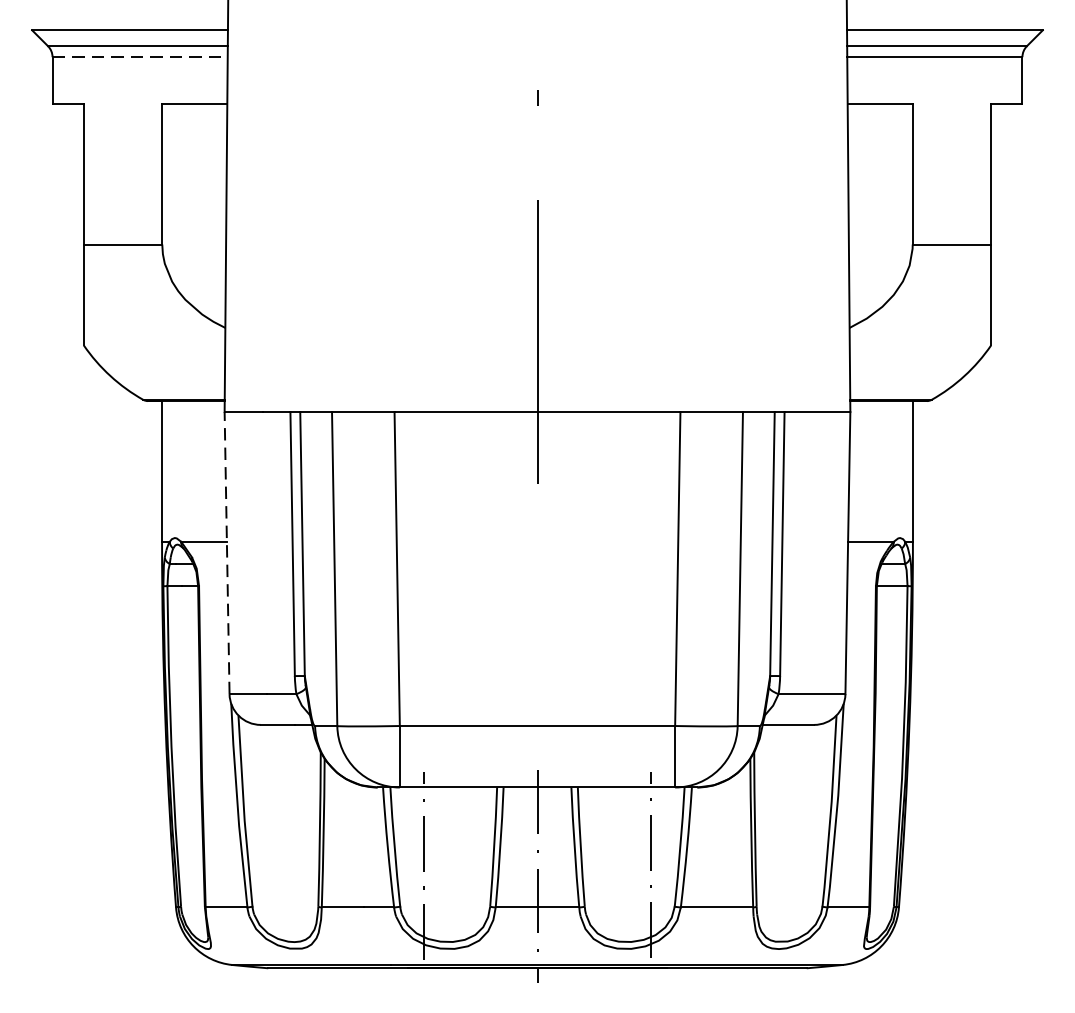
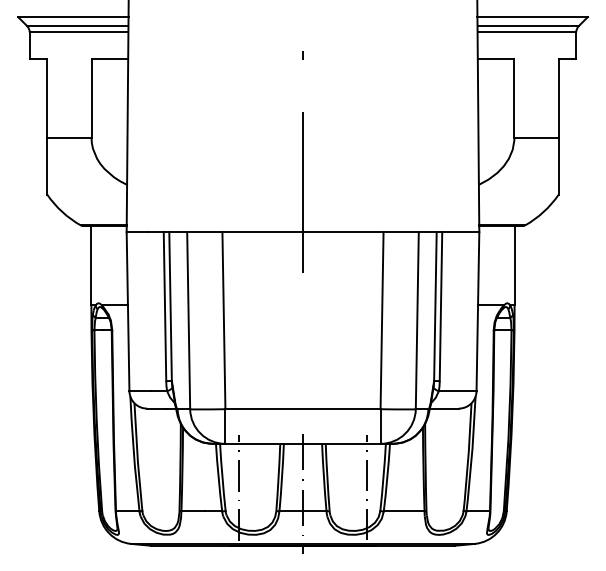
line: (140, 57) -> (79, 32), dashed -> solid
line: (227, 552) -> (128, 311), dashed -> solid

